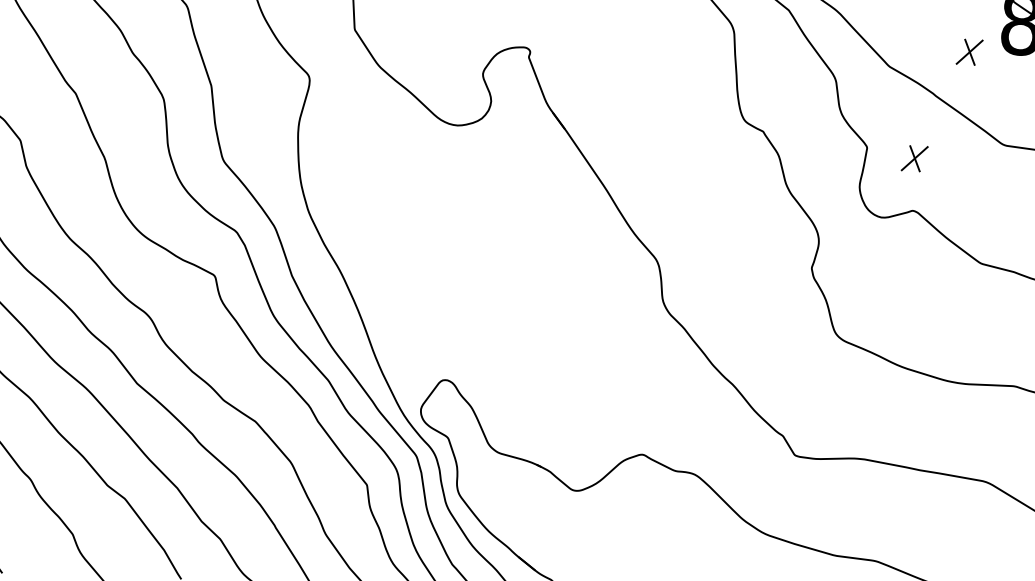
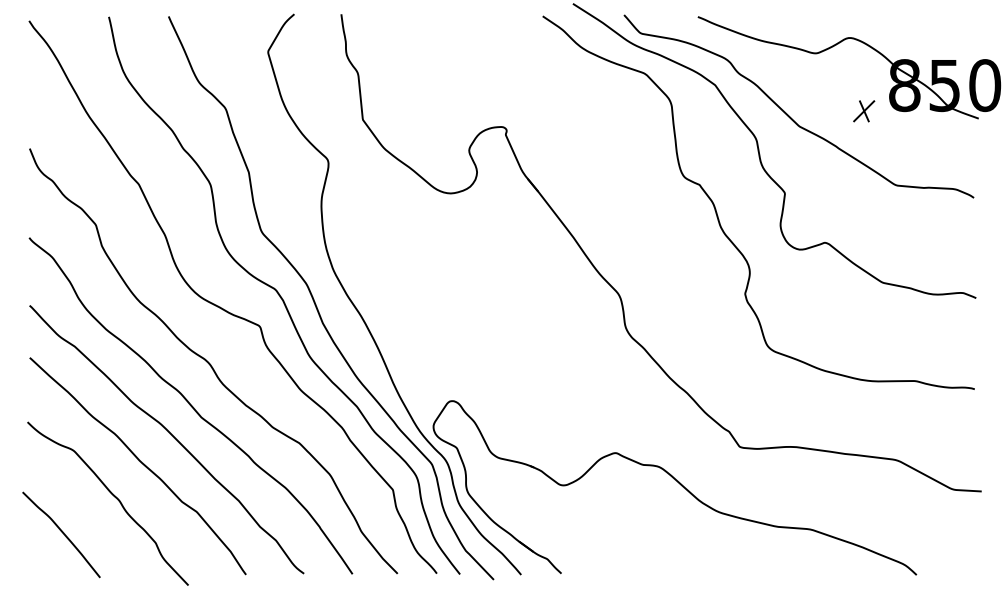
part: (915, 158) -> (824, 200), removed

